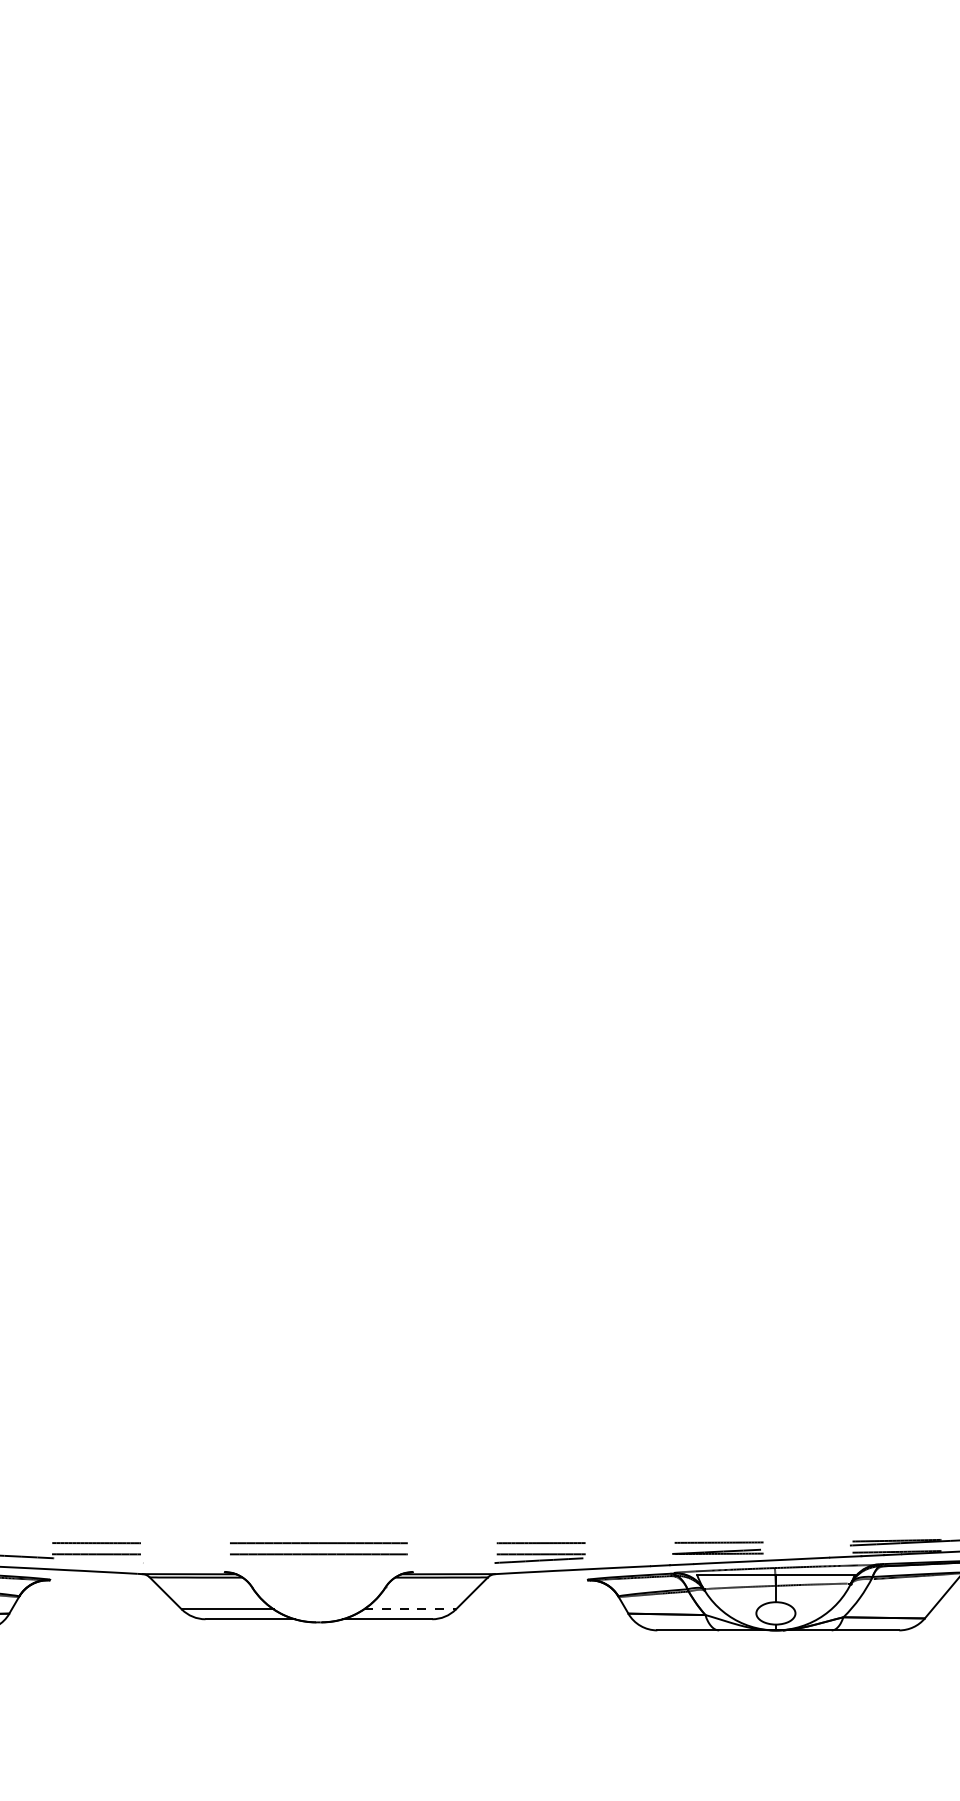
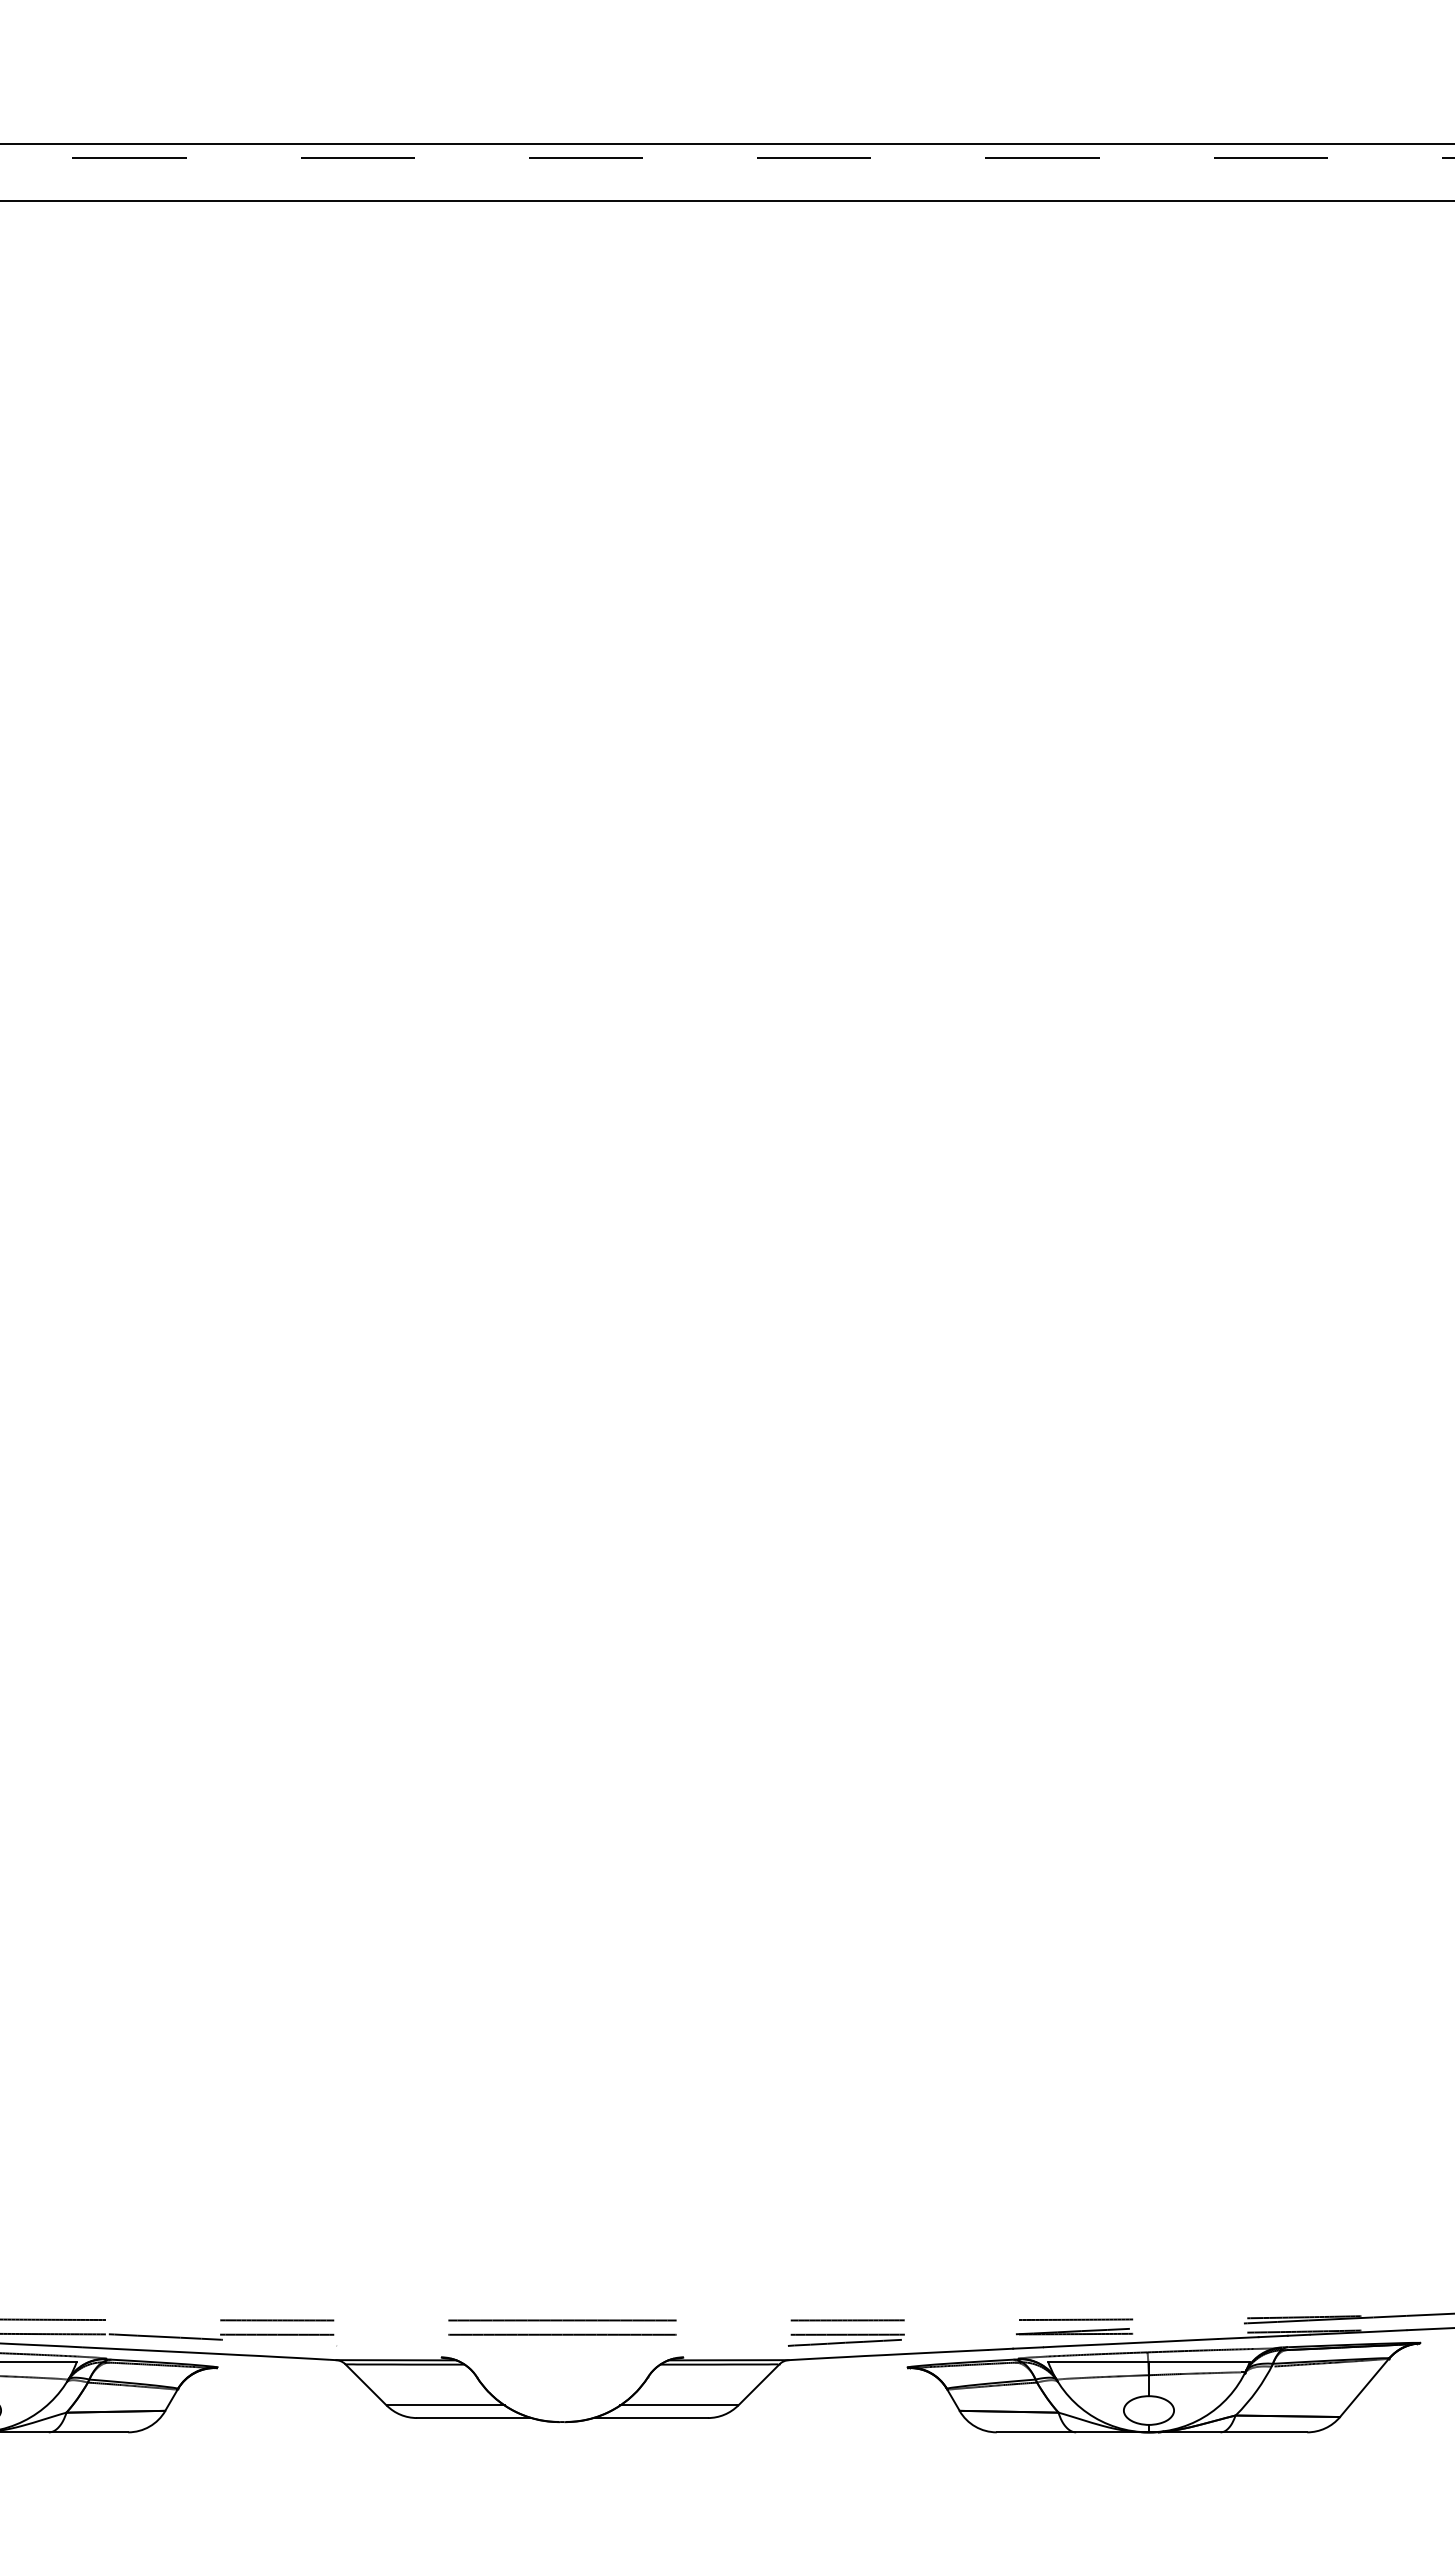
line: (410, 1609) -> (679, 2405), dashed -> solid

